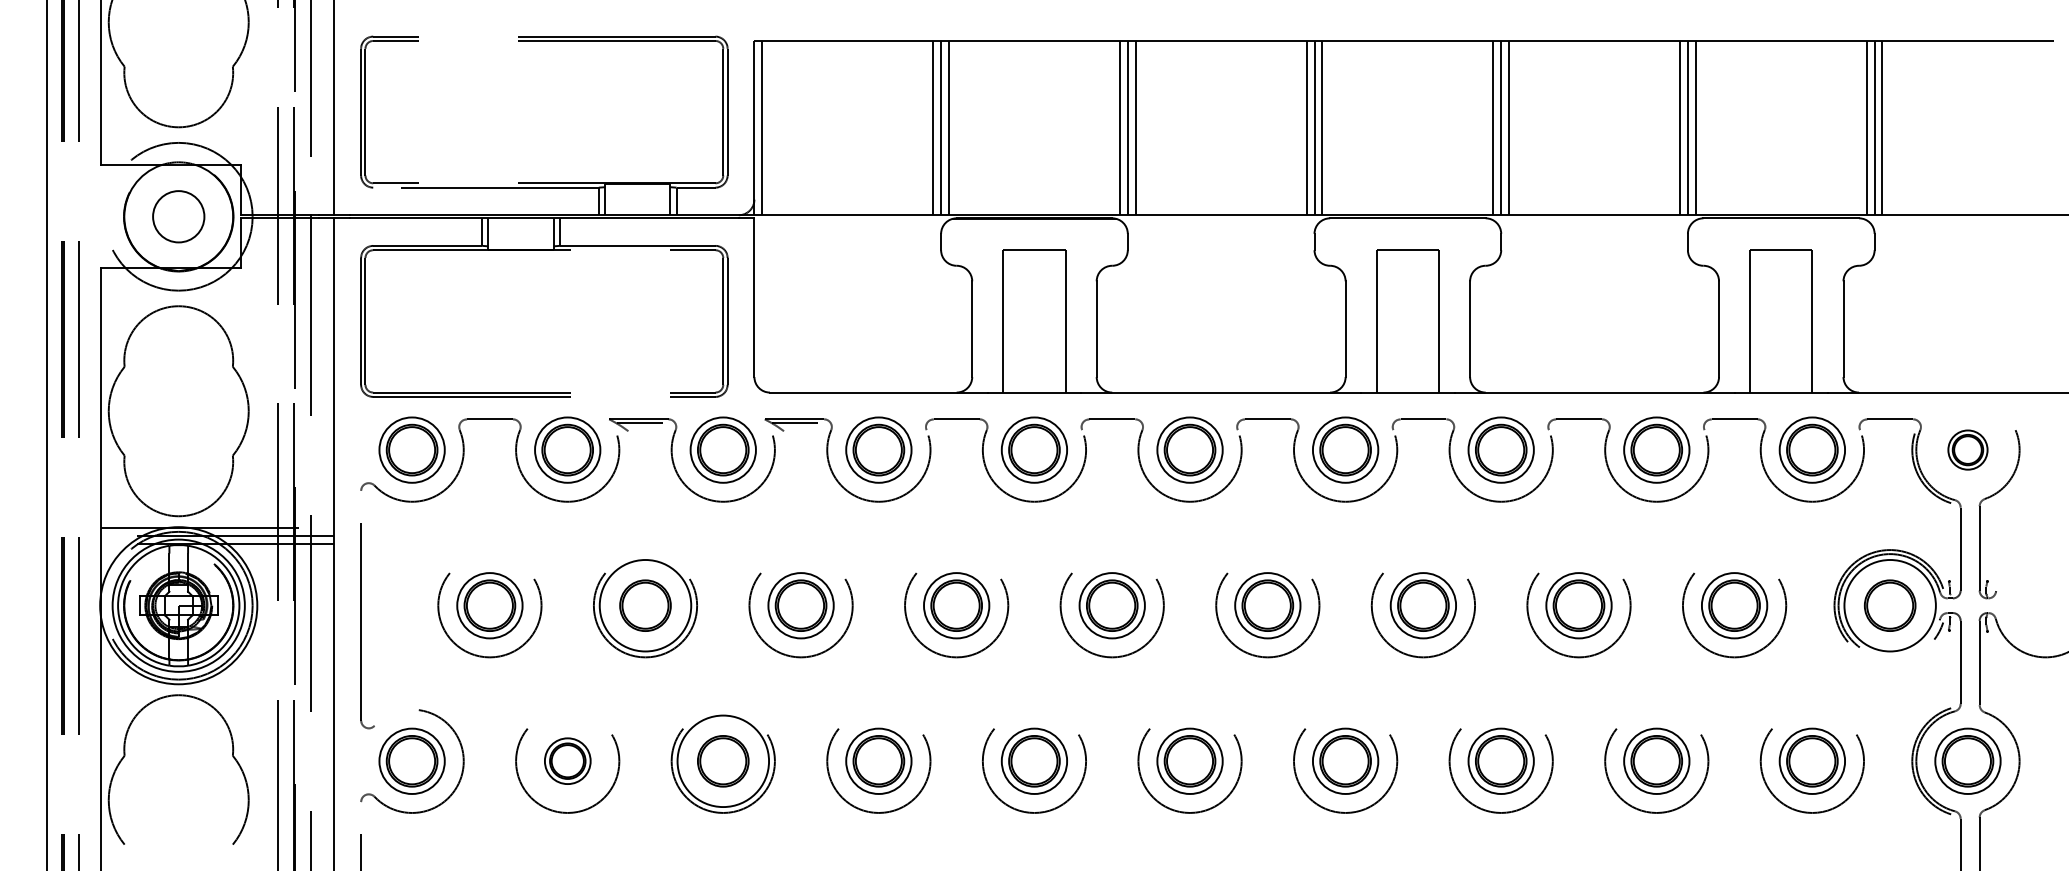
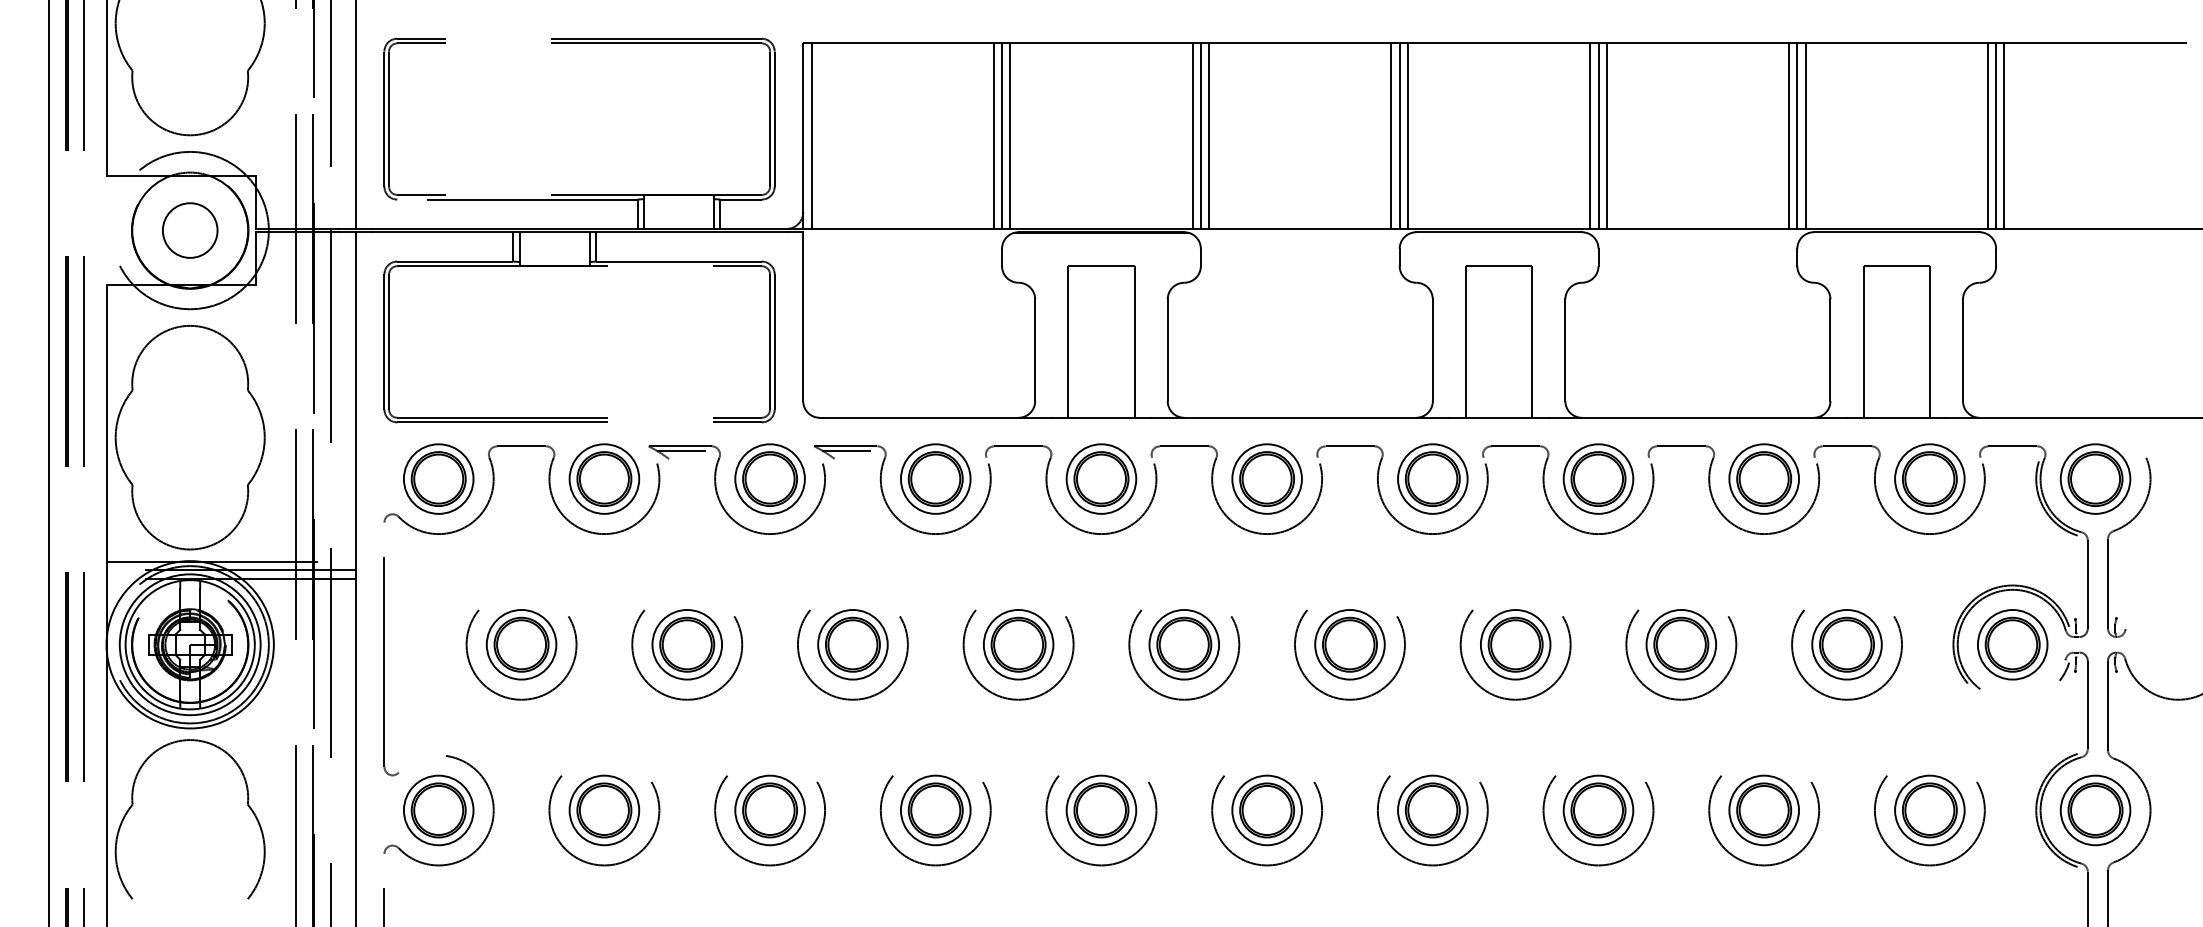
part: (1967, 449) -> (2095, 478), size x1.67
circle: (645, 605) -> (687, 644), size x0.71
circle: (1889, 605) -> (2011, 644), size x0.71
part: (567, 760) -> (604, 809), size x1.43
circle: (722, 760) -> (769, 809), size x0.71

